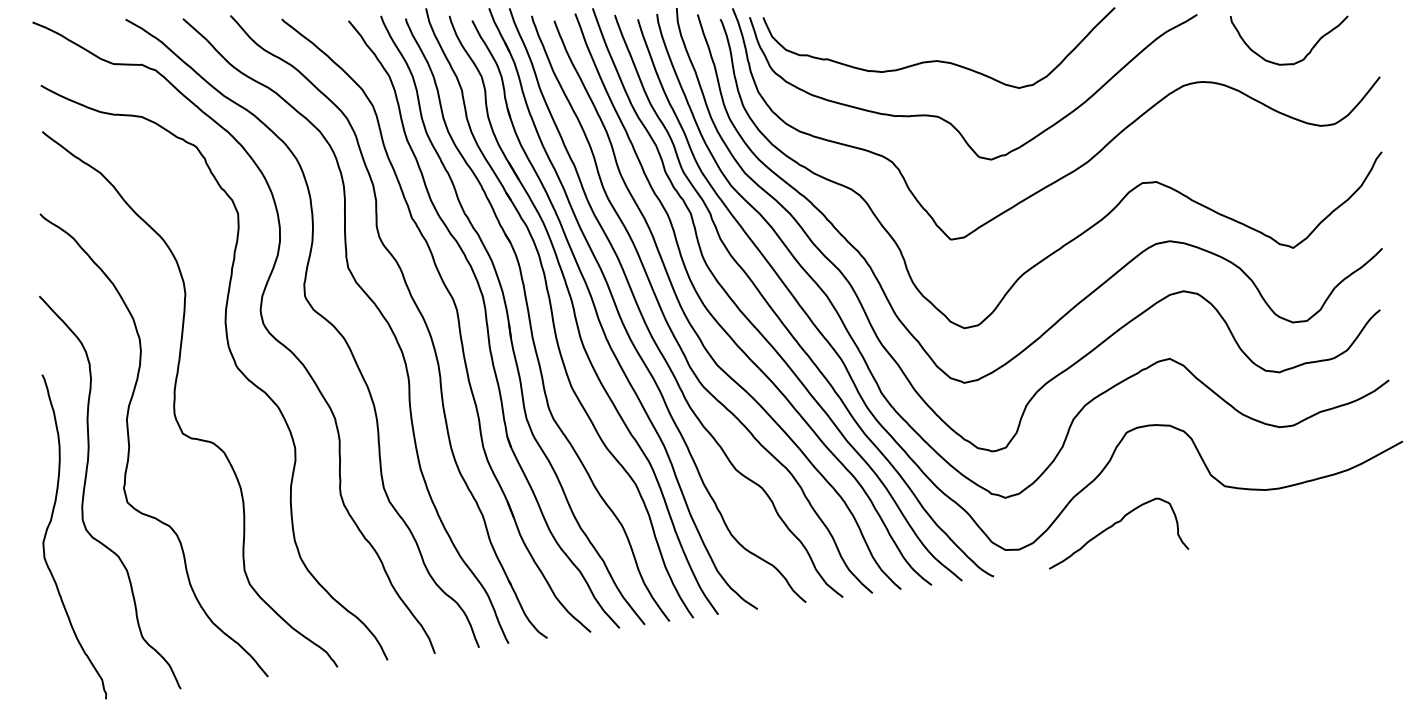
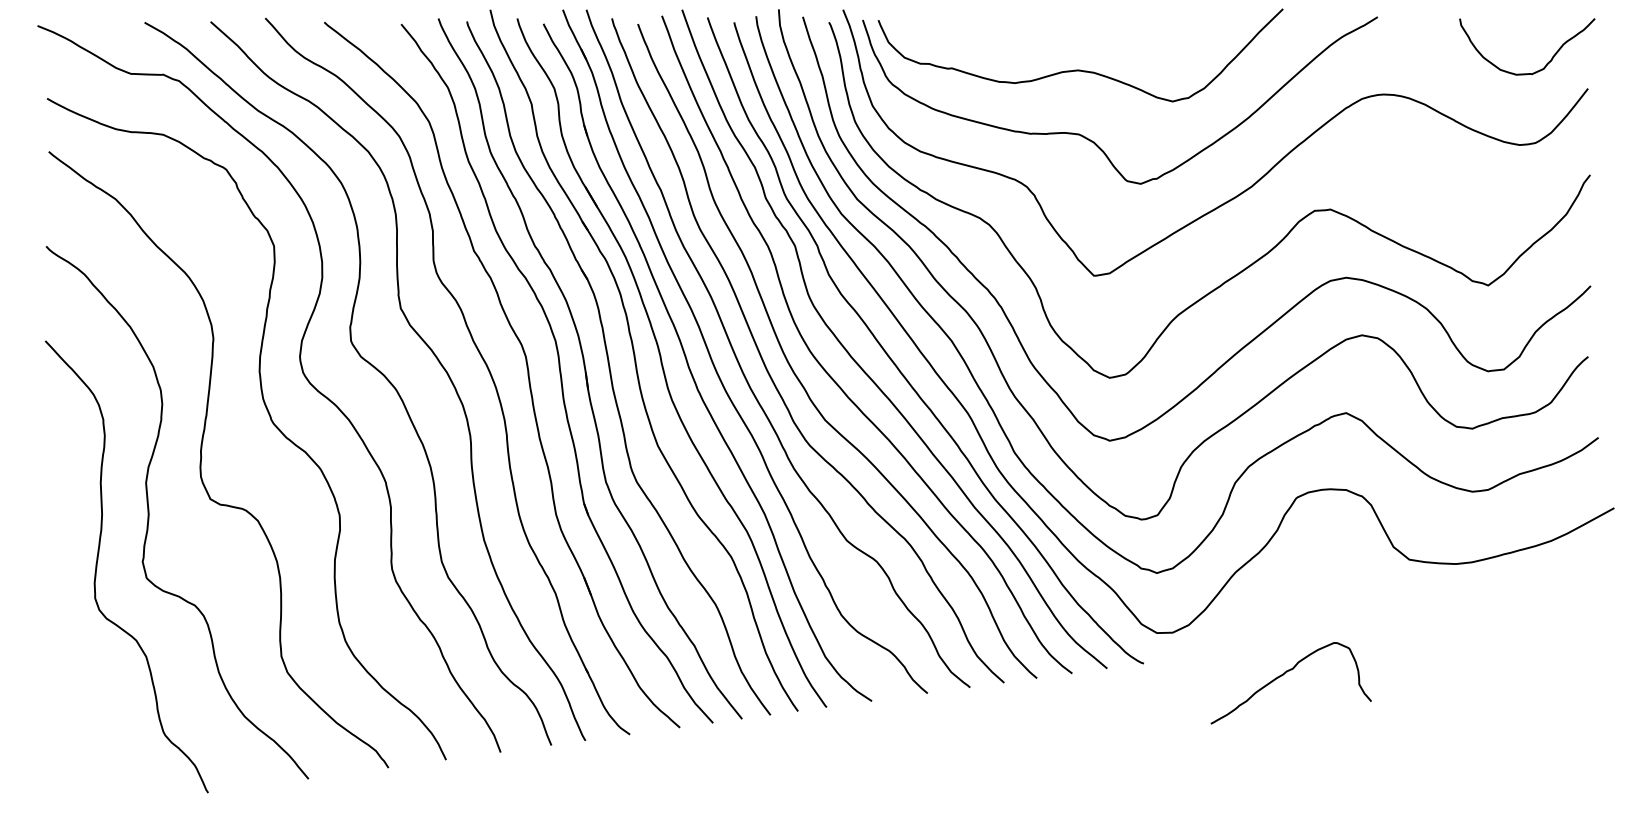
curve: (1296, 61) -> (1535, 70), moved
curve: (50, 524) -> (58, 603), removed
curve: (1113, 526) -> (1284, 675), moved

